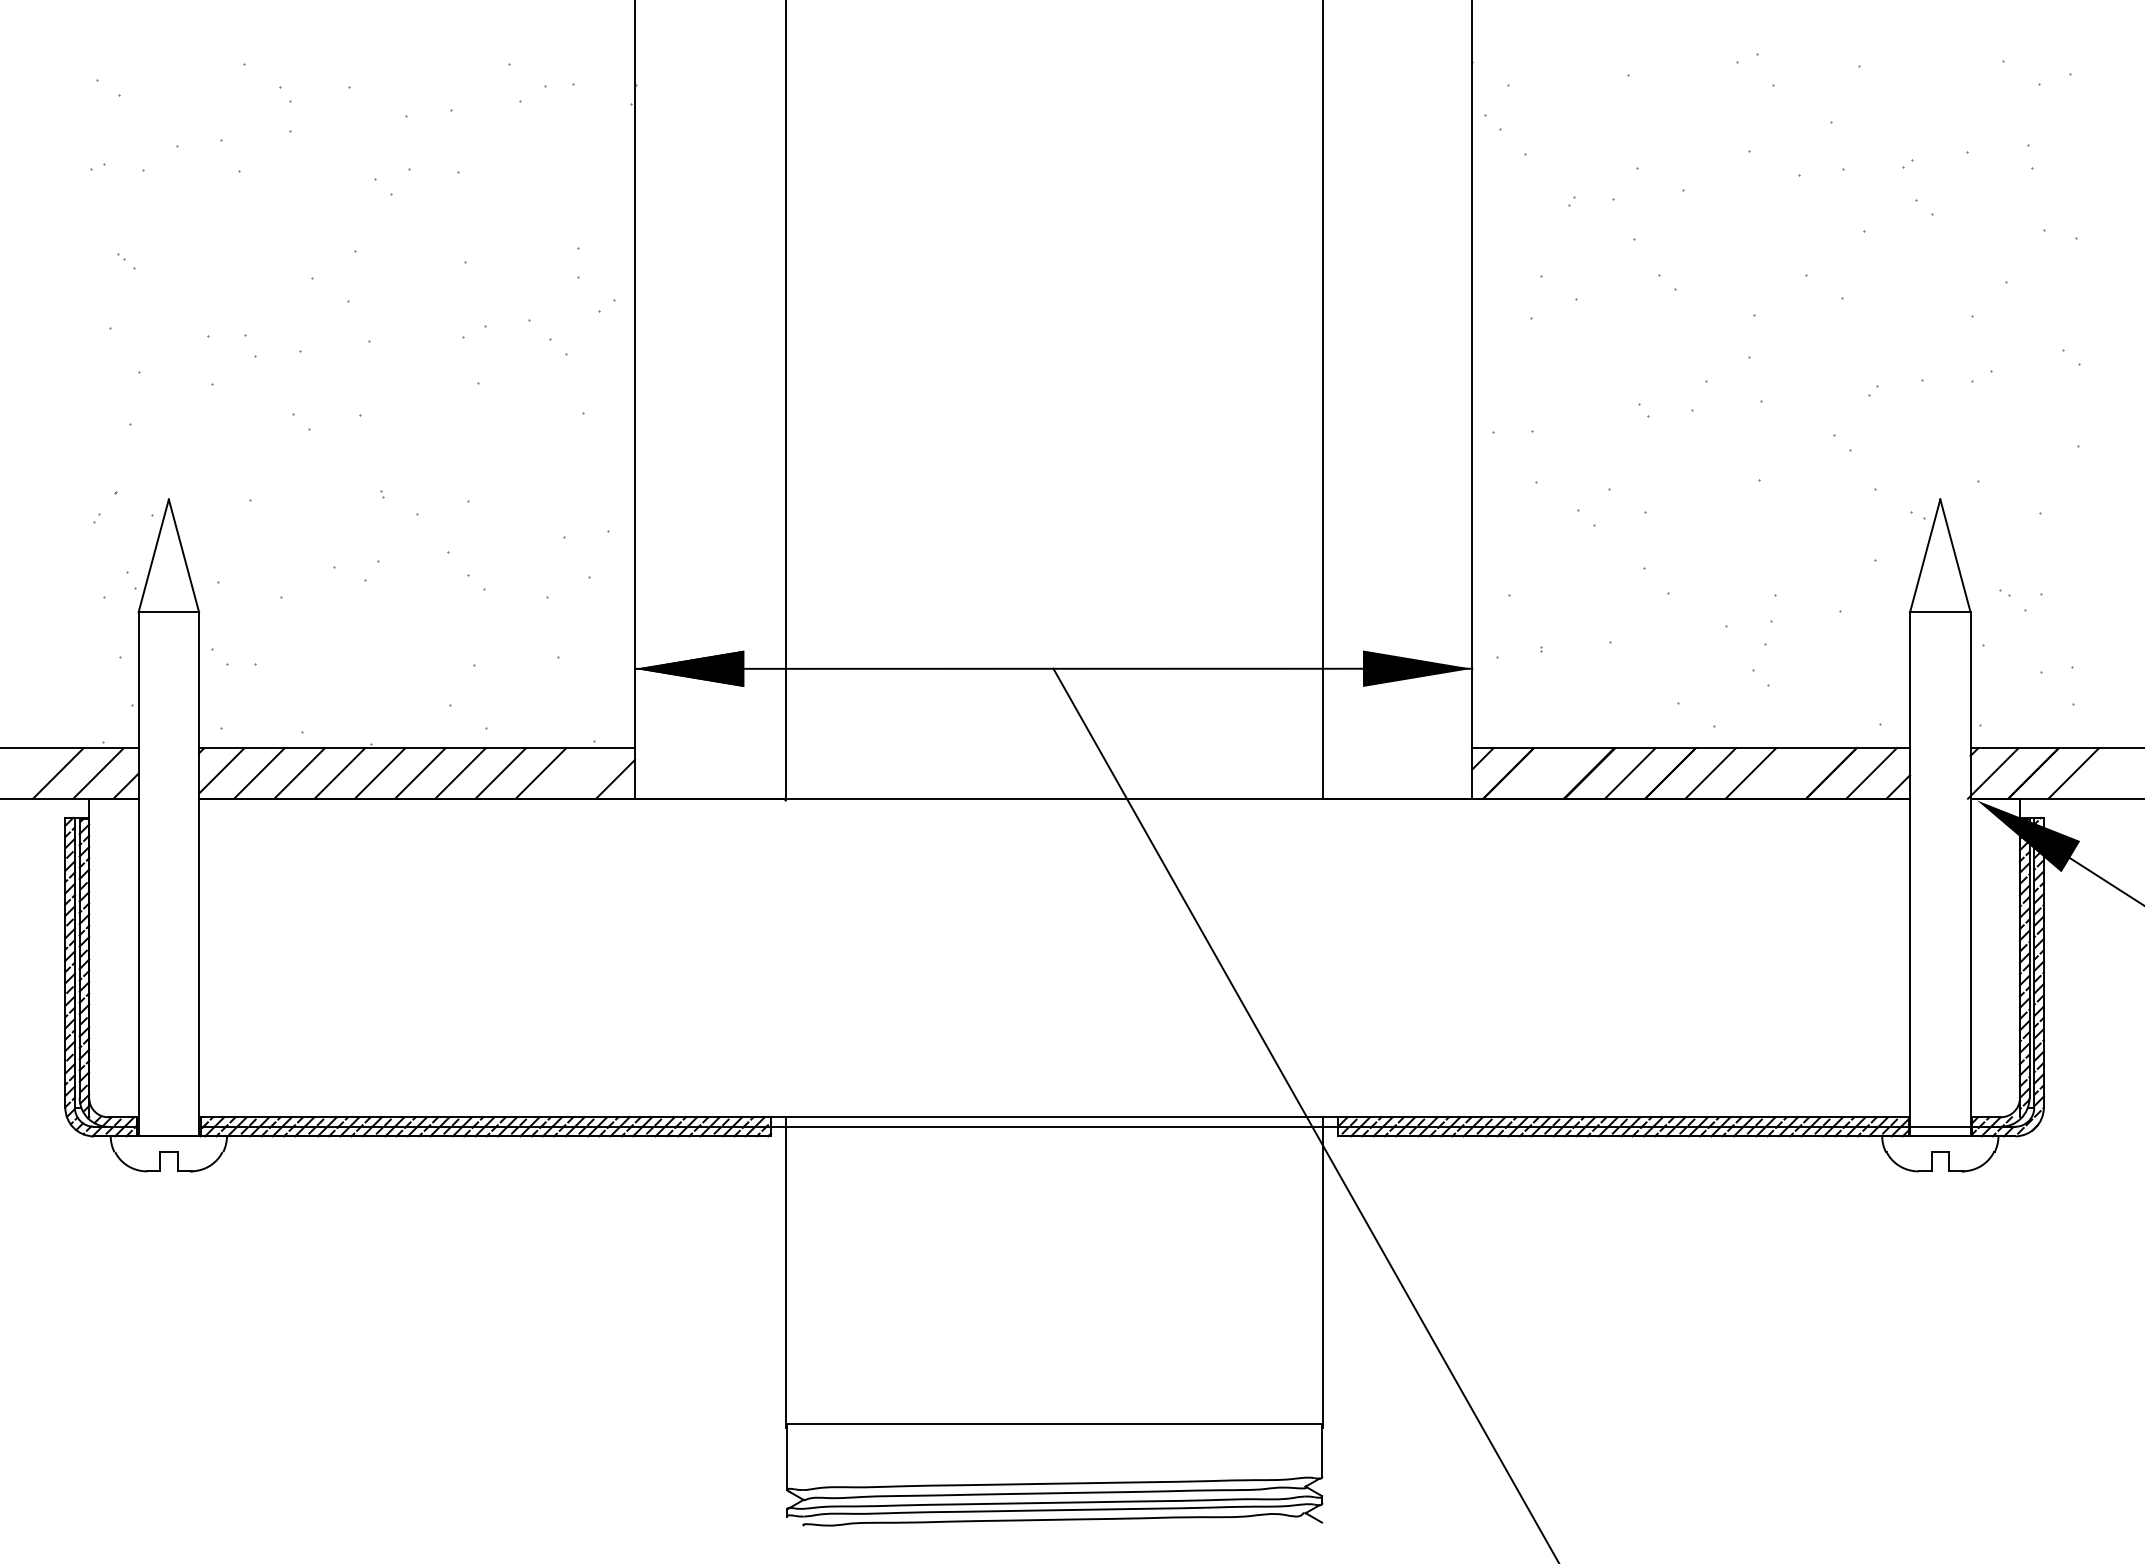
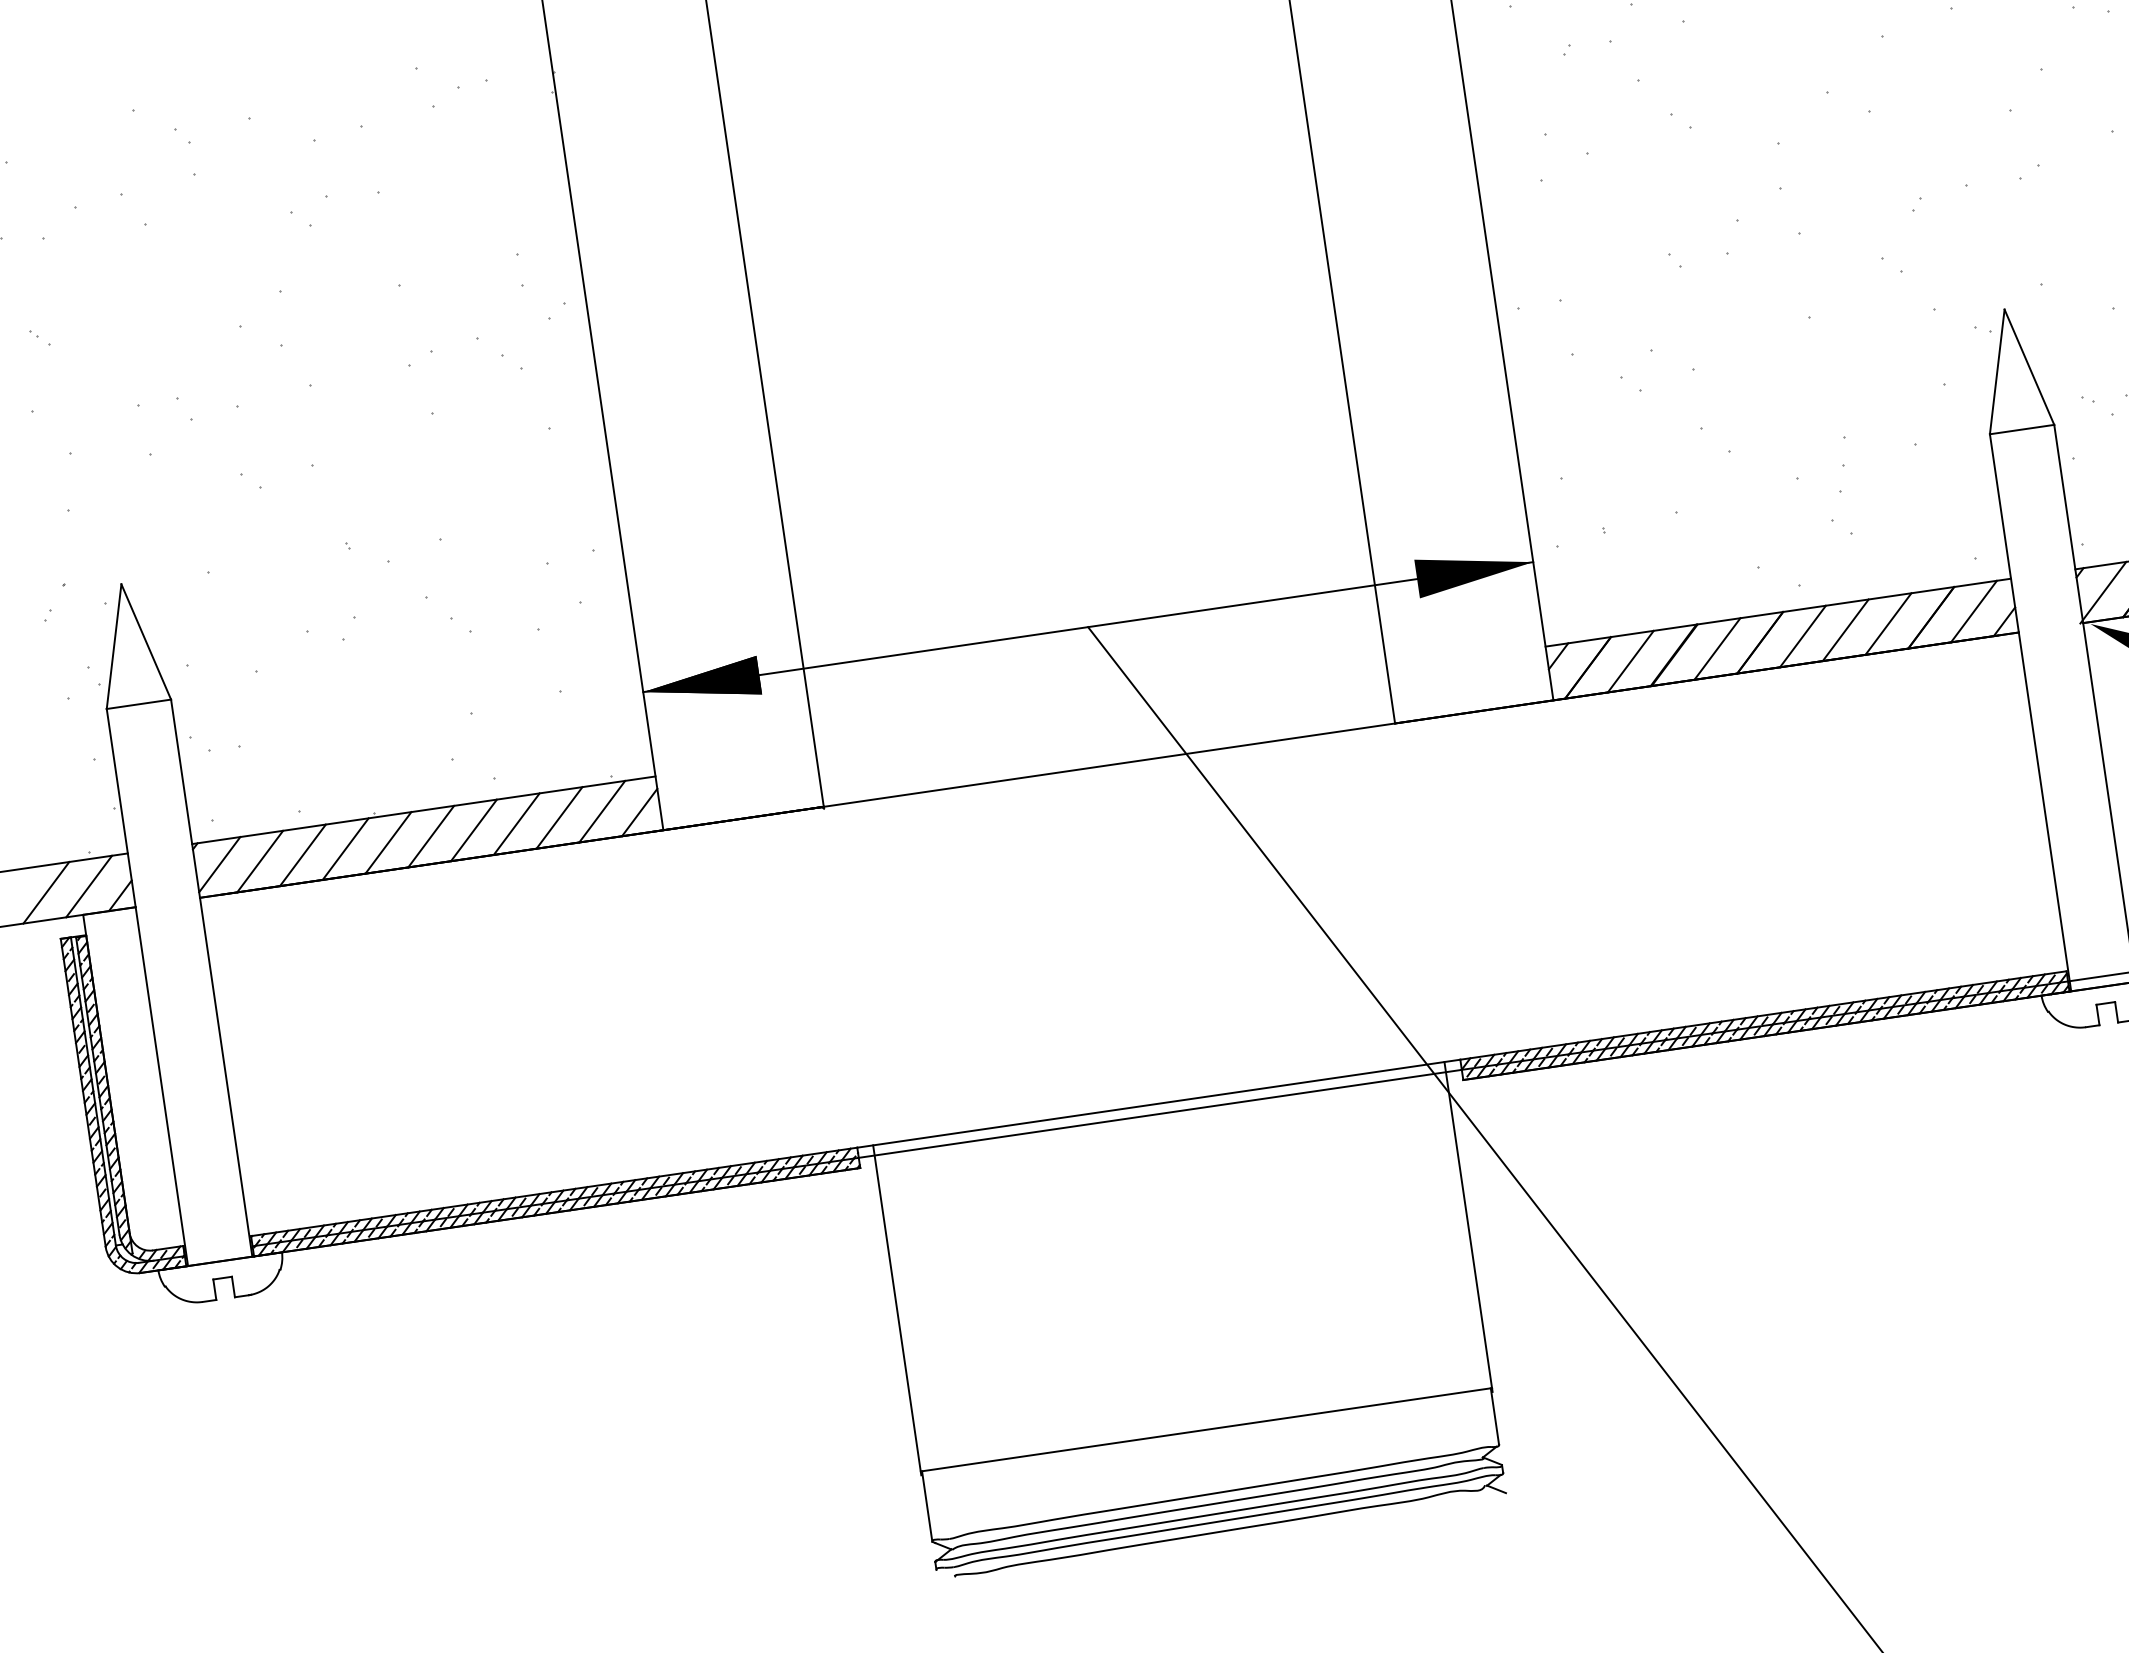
line: (580, 773) -> (601, 811), added
line: (1548, 773) -> (1630, 661), added
line: (1790, 773) -> (1887, 624), added

